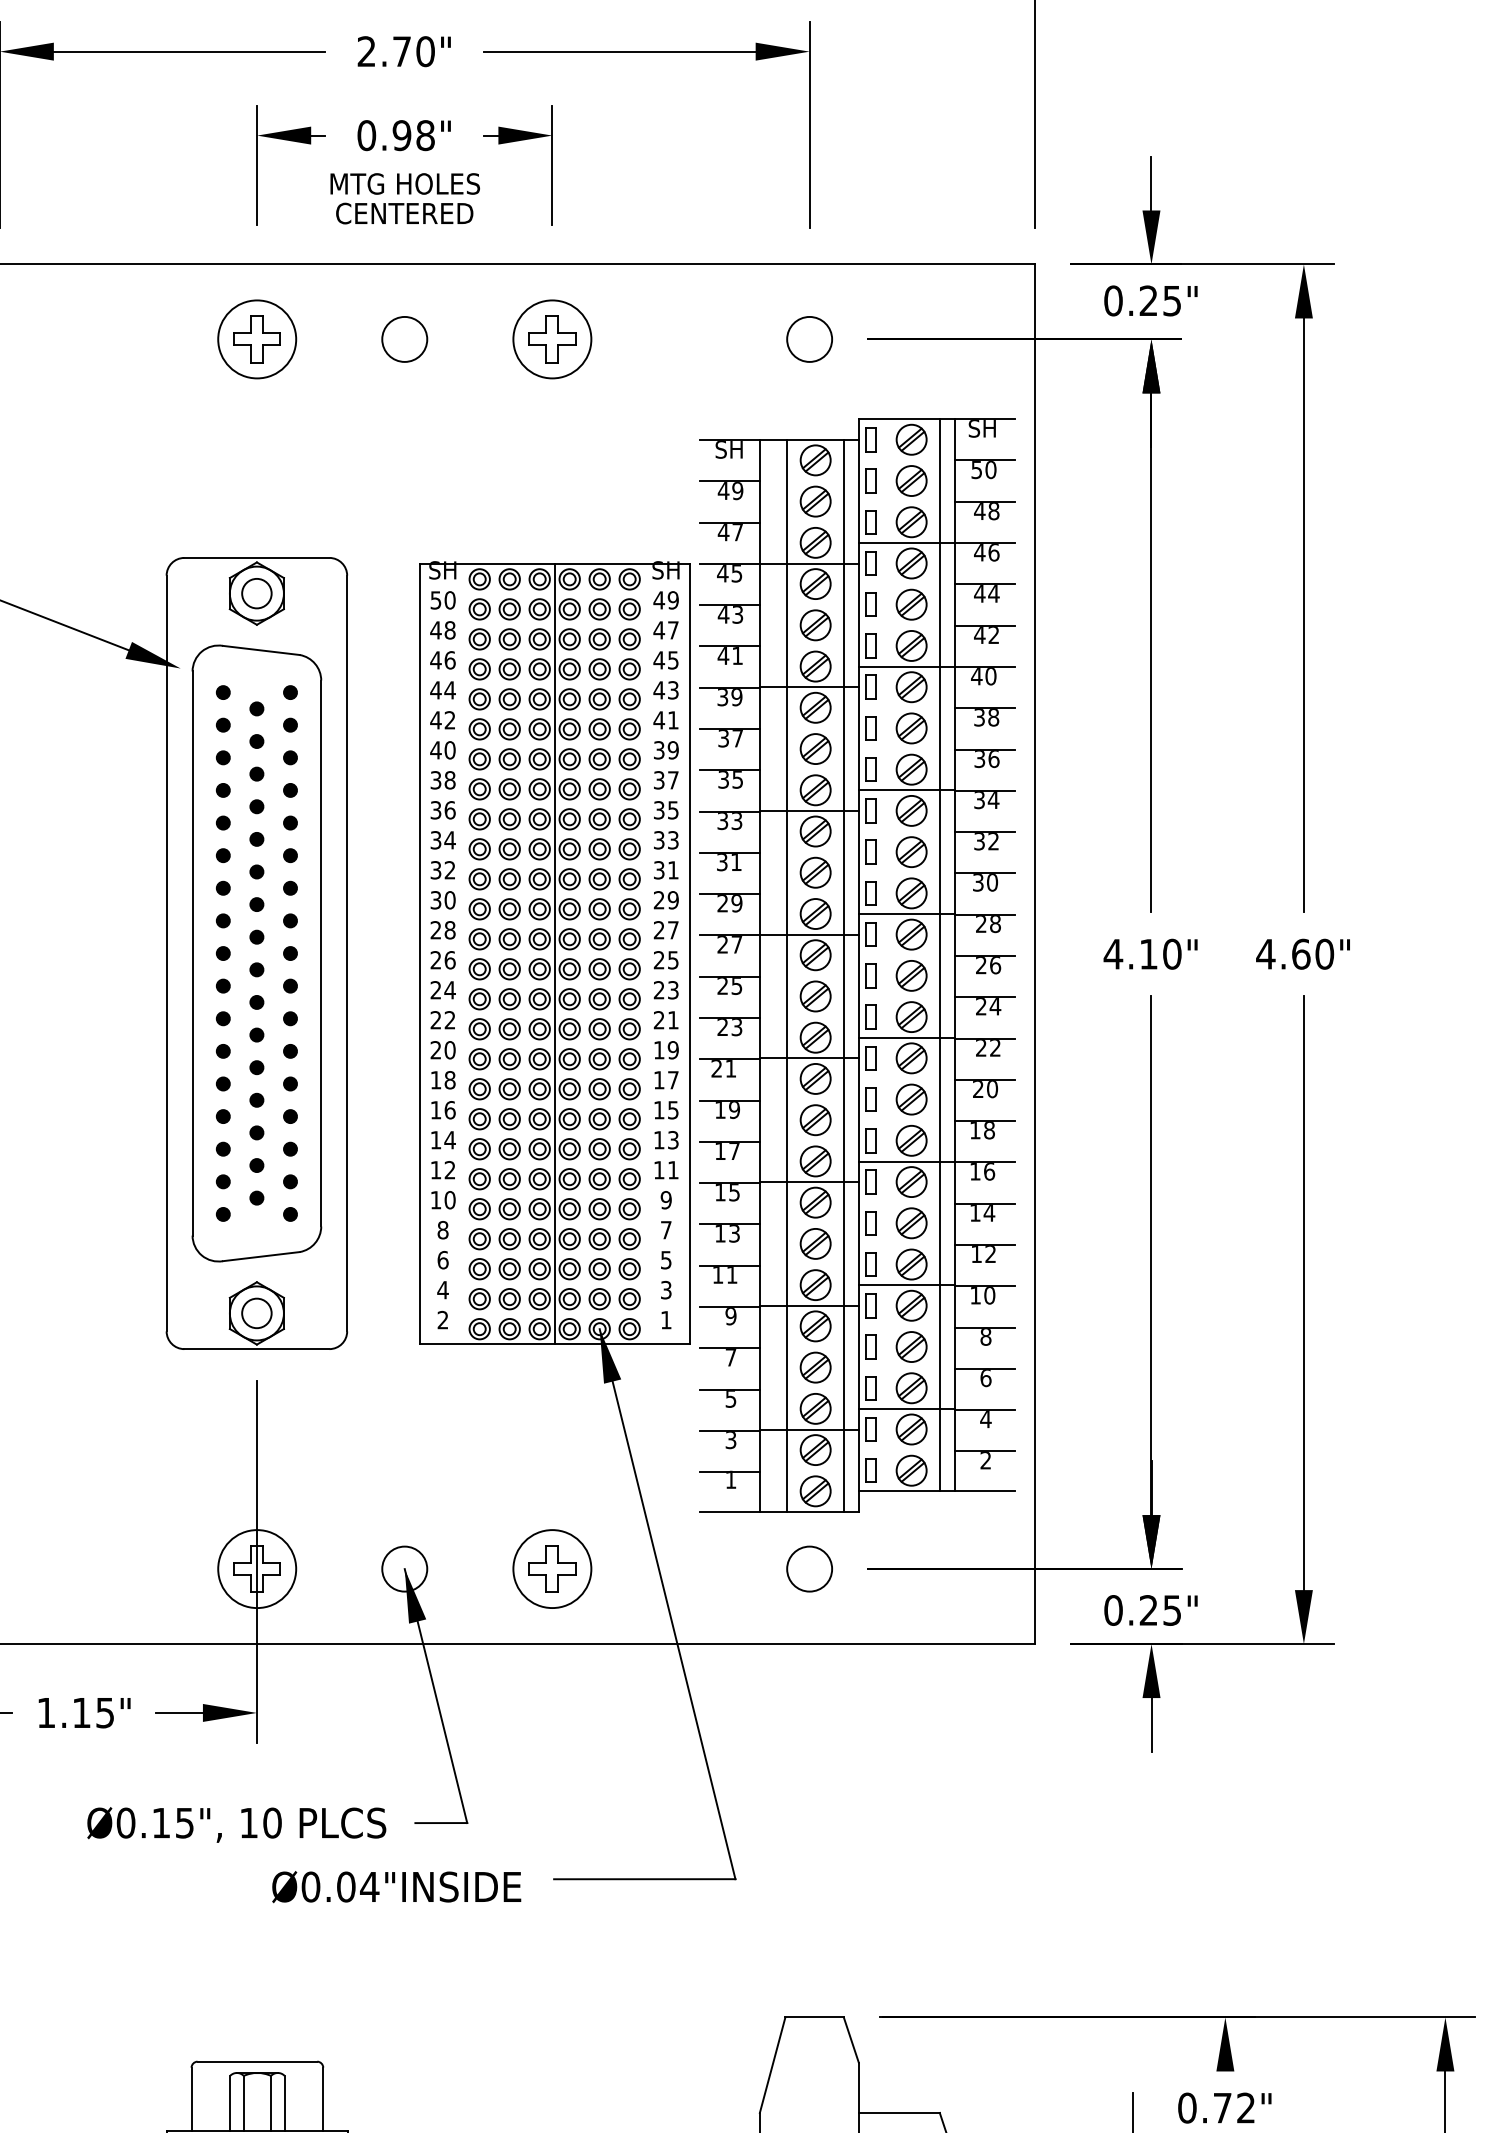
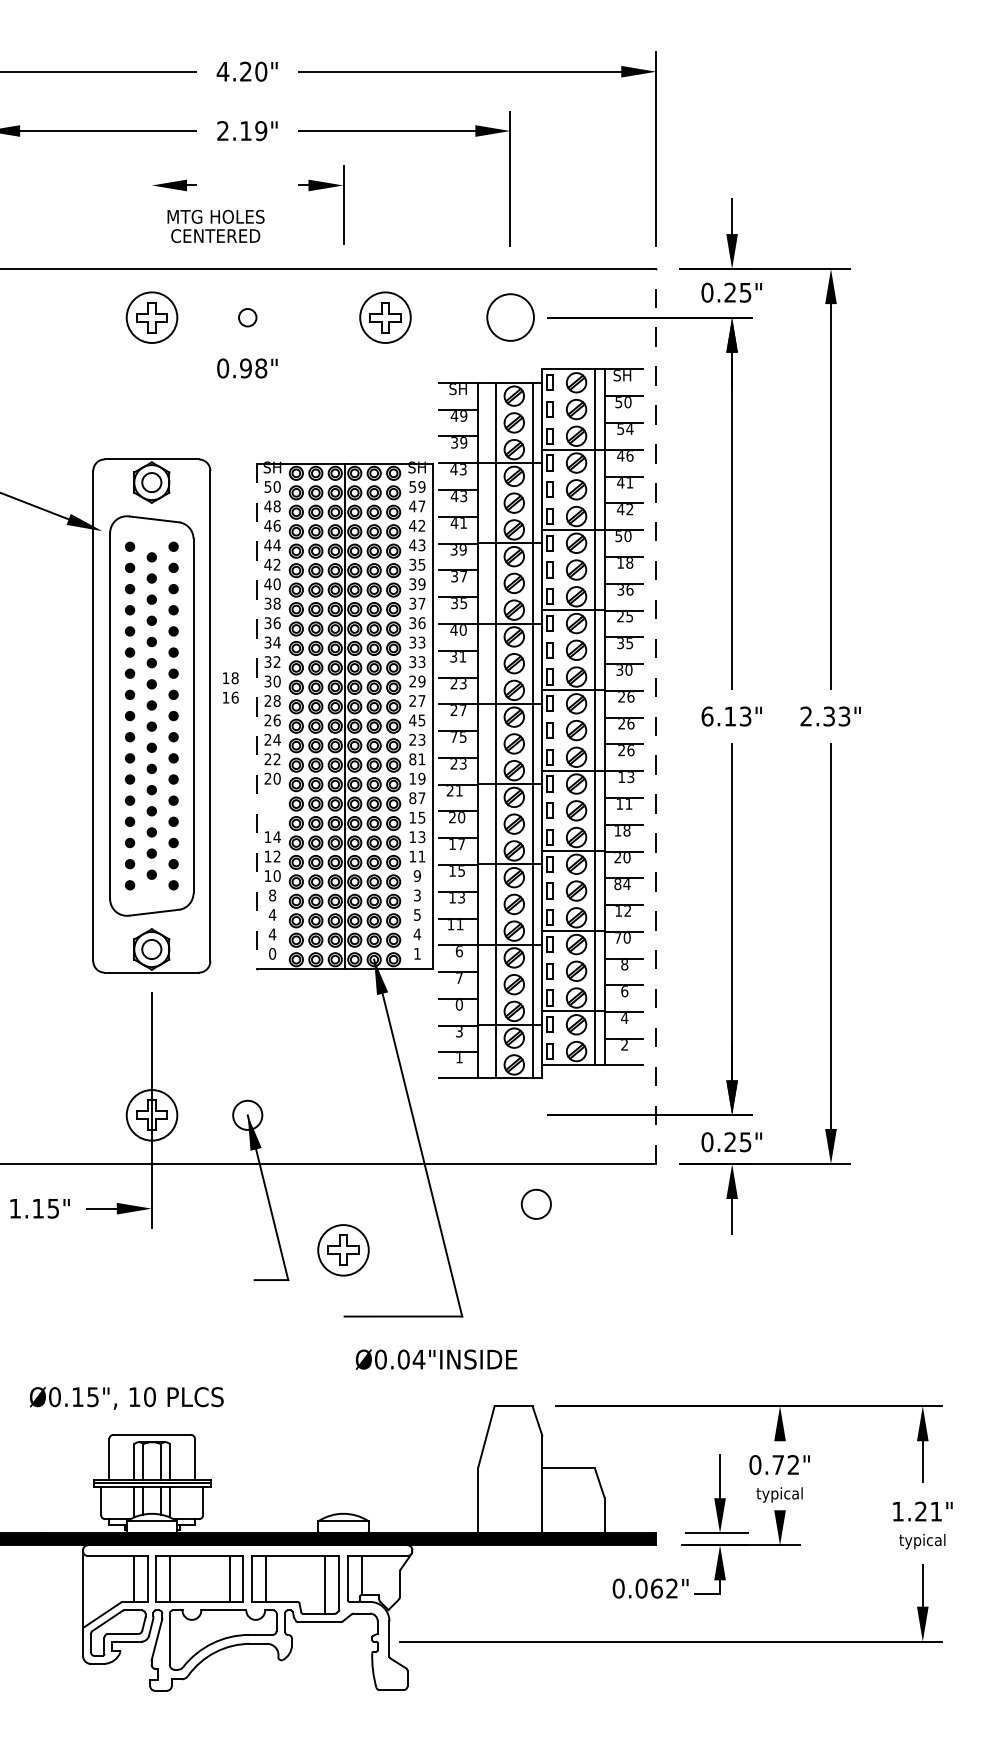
text: (413, 52) -> (253, 131), 2.70" -> 2.19"
text: (404, 135) -> (247, 368), moved
line: (257, 164) -> (152, 204), removed
text: (404, 197) -> (215, 225), moved
circle: (404, 339) -> (247, 317), size x0.6
part: (552, 339) -> (385, 317), moved
circle: (808, 339) -> (509, 317), size x1.6
text: (987, 511) -> (625, 429), 48 -> 54
text: (729, 531) -> (458, 442), 47 -> 39
text: (737, 573) -> (463, 469), 45 -> 43
text: (993, 595) -> (629, 483), 44 -> 41
text: (658, 599) -> (412, 486), 49 -> 59
text: (672, 659) -> (421, 525), 45 -> 42
text: (976, 676) -> (618, 536), 40 -> 50
text: (979, 718) -> (620, 563), 38 -> 18
text: (666, 719) -> (417, 564), 41 -> 35
text: (987, 801) -> (625, 617), 34 -> 25
text: (672, 810) -> (421, 623), 35 -> 36
text: (729, 821) -> (458, 630), 33 -> 40
text: (993, 841) -> (629, 643), 32 -> 35
text: (672, 870) -> (421, 662), 31 -> 33
text: (735, 904) -> (462, 684), 29 -> 23
text: (994, 924) -> (630, 697), 28 -> 26
line: (419, 954) -> (257, 716), solid -> dashed
line: (1034, 954) -> (656, 716), solid -> dashed
text: (1142, 954) -> (726, 716), 4.10" -> 6.13"
text: (1295, 954) -> (825, 716), 4.60" -> 2.33"
text: (658, 960) -> (412, 720), 25 -> 45
text: (721, 986) -> (453, 737), 25 -> 75
text: (994, 1006) -> (630, 750), 24 -> 26
text: (658, 1020) -> (412, 759), 21 -> 81
text: (988, 1048) -> (626, 777), 22 -> 13
text: (658, 1080) -> (412, 798), 17 -> 87
text: (985, 1089) -> (624, 804), 20 -> 11
text: (442, 1094) -> (230, 687), moved
text: (728, 1109) -> (457, 817), 19 -> 20
text: (982, 1173) -> (622, 858), 16 -> 20
text: (974, 1213) -> (617, 884), 14 -> 84
text: (666, 1230) -> (417, 895), 7 -> 3
text: (442, 1259) -> (272, 914), 6 -> 4
text: (666, 1290) -> (417, 934), 3 -> 4
text: (976, 1296) -> (618, 938), 10 -> 70
text: (731, 1316) -> (459, 951), 9 -> 6
text: (442, 1319) -> (272, 953), 2 -> 0
text: (729, 1399) -> (458, 1005), 5 -> 0
circle: (808, 1567) -> (535, 1203), moved
part: (552, 1569) -> (343, 1250), moved
text: (236, 1825) -> (126, 1398), moved
text: (396, 1886) -> (436, 1359), moved

